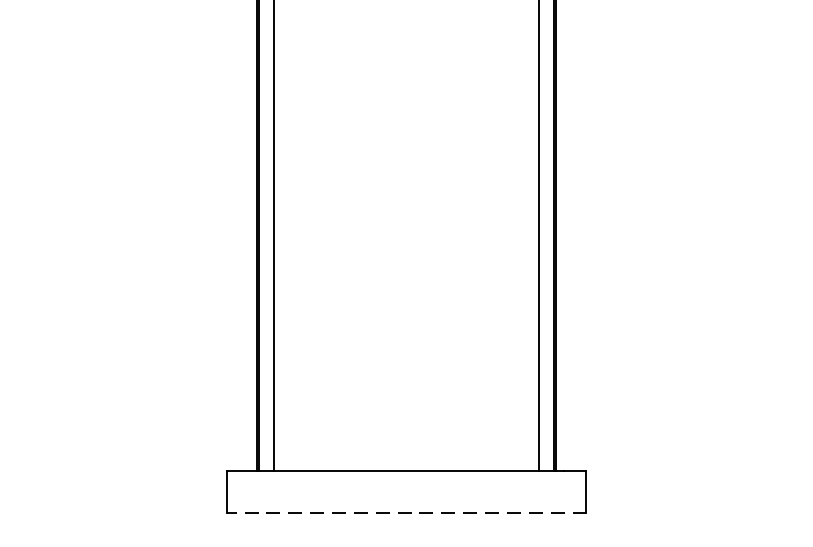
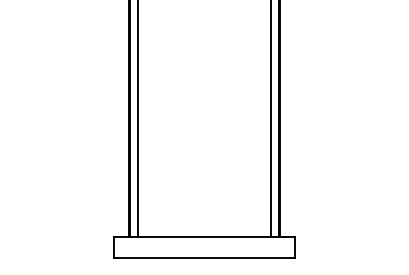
line: (406, 511) -> (204, 257), dashed -> solid

